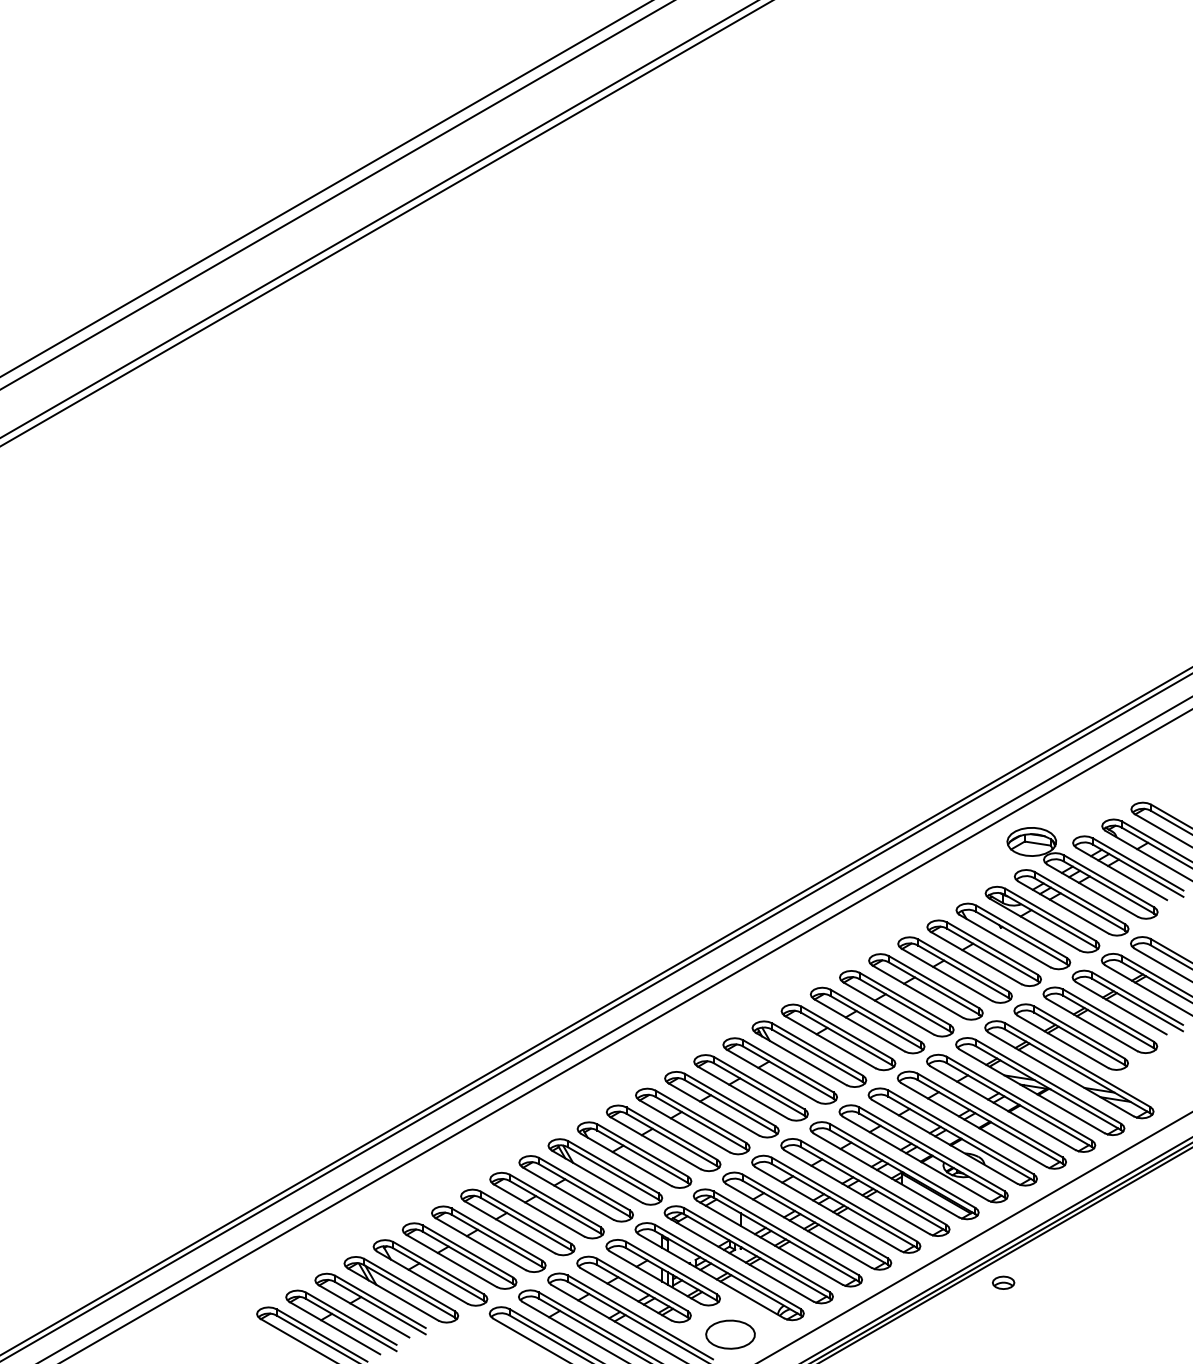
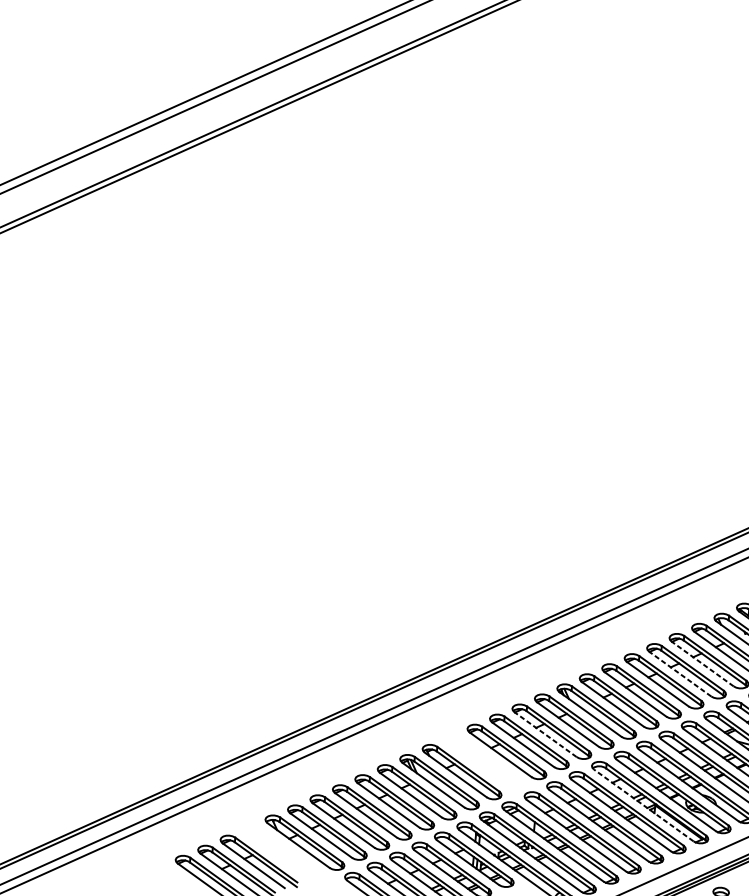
line: (946, 974) -> (702, 663), solid -> dashed
line: (917, 991) -> (680, 673), solid -> dashed
line: (742, 1092) -> (545, 734), solid -> dashed
part: (663, 1137) -> (484, 761), removed
line: (886, 1175) -> (643, 805), solid -> dashed
part: (401, 1289) -> (282, 852), removed

